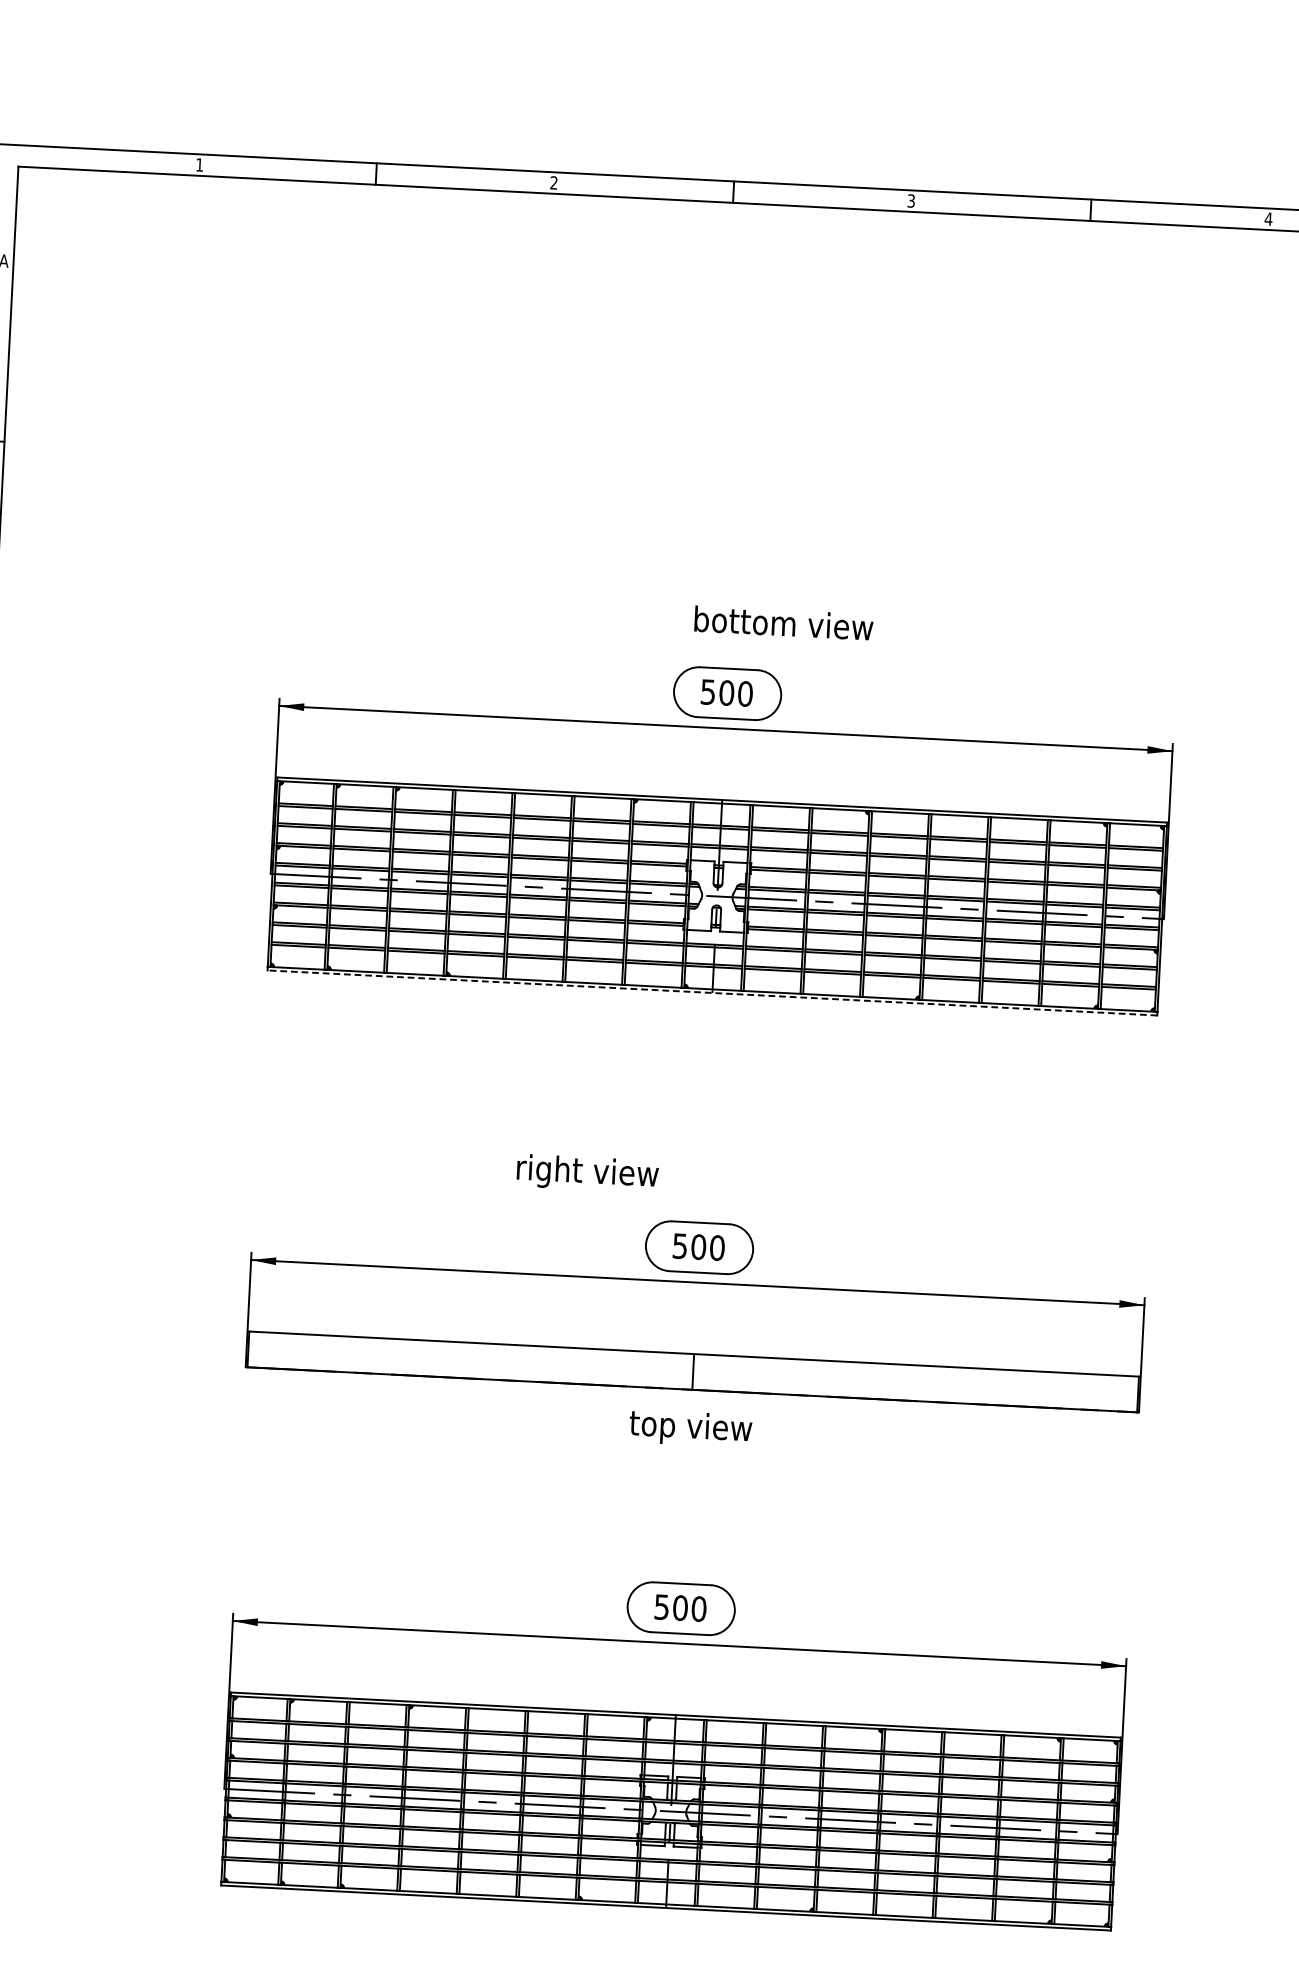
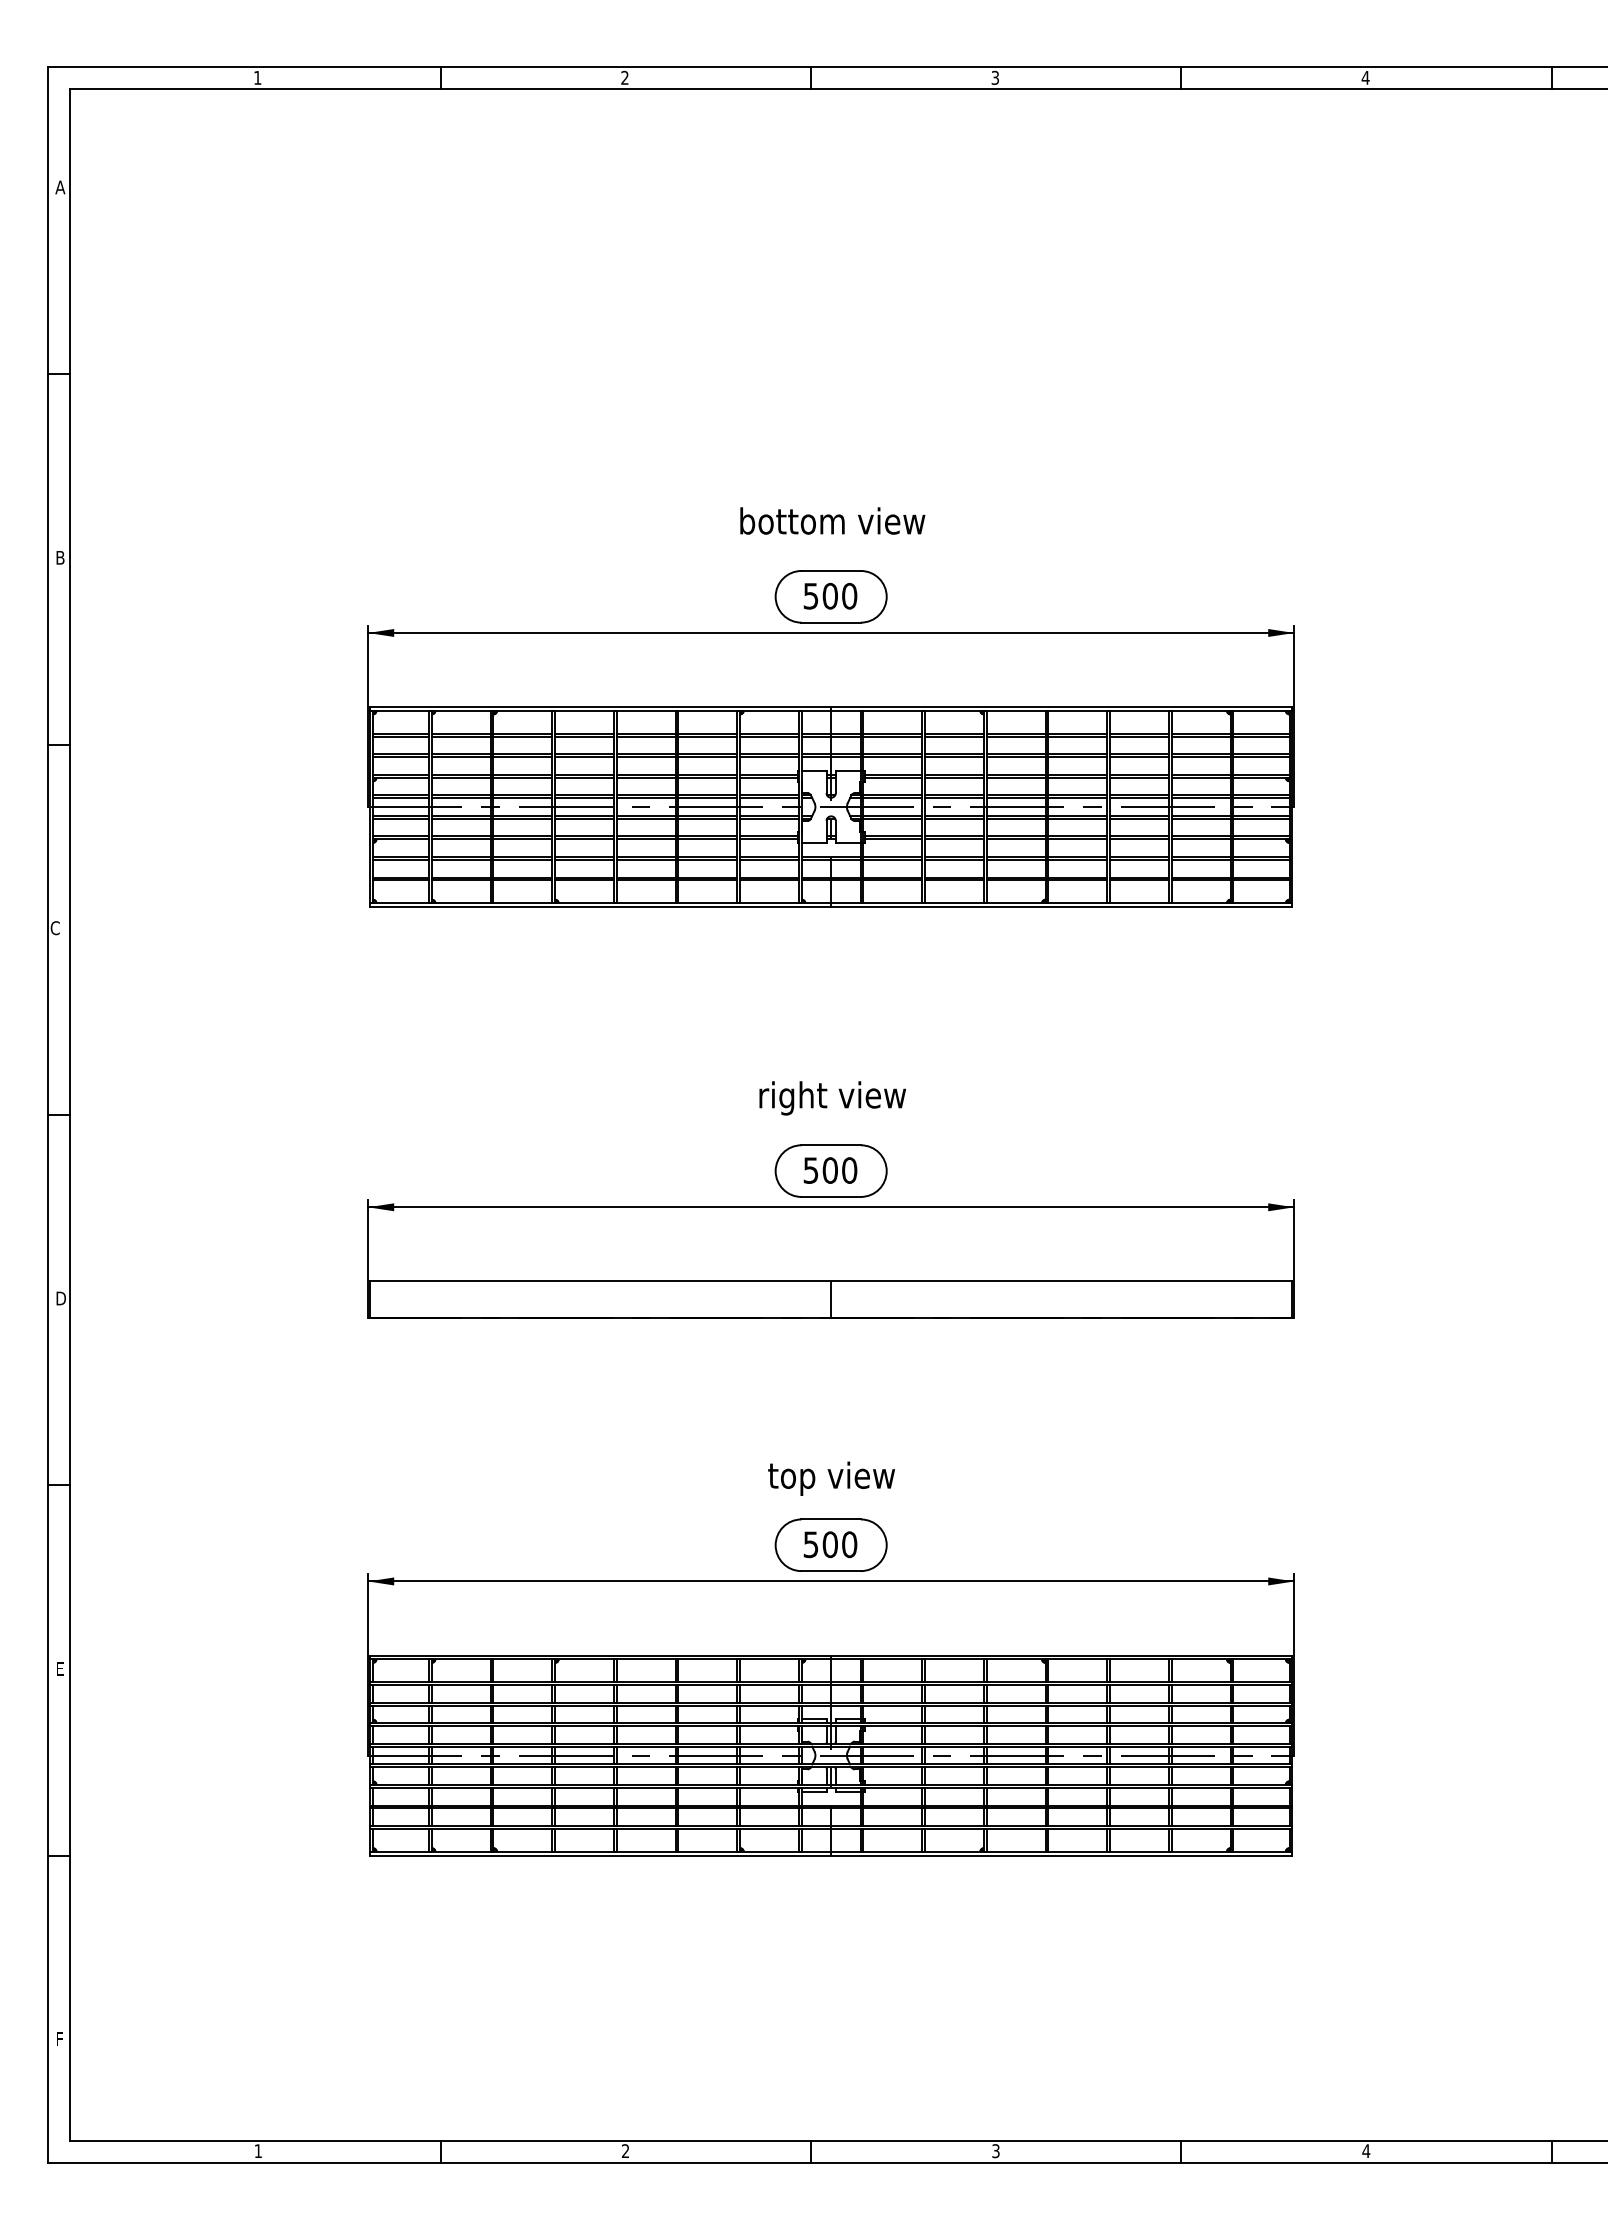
text: (783, 622) -> (832, 520), moved
line: (711, 993) -> (830, 907), dashed -> solid
text: (587, 1173) -> (832, 1098), moved
text: (690, 1428) -> (831, 1478), moved

